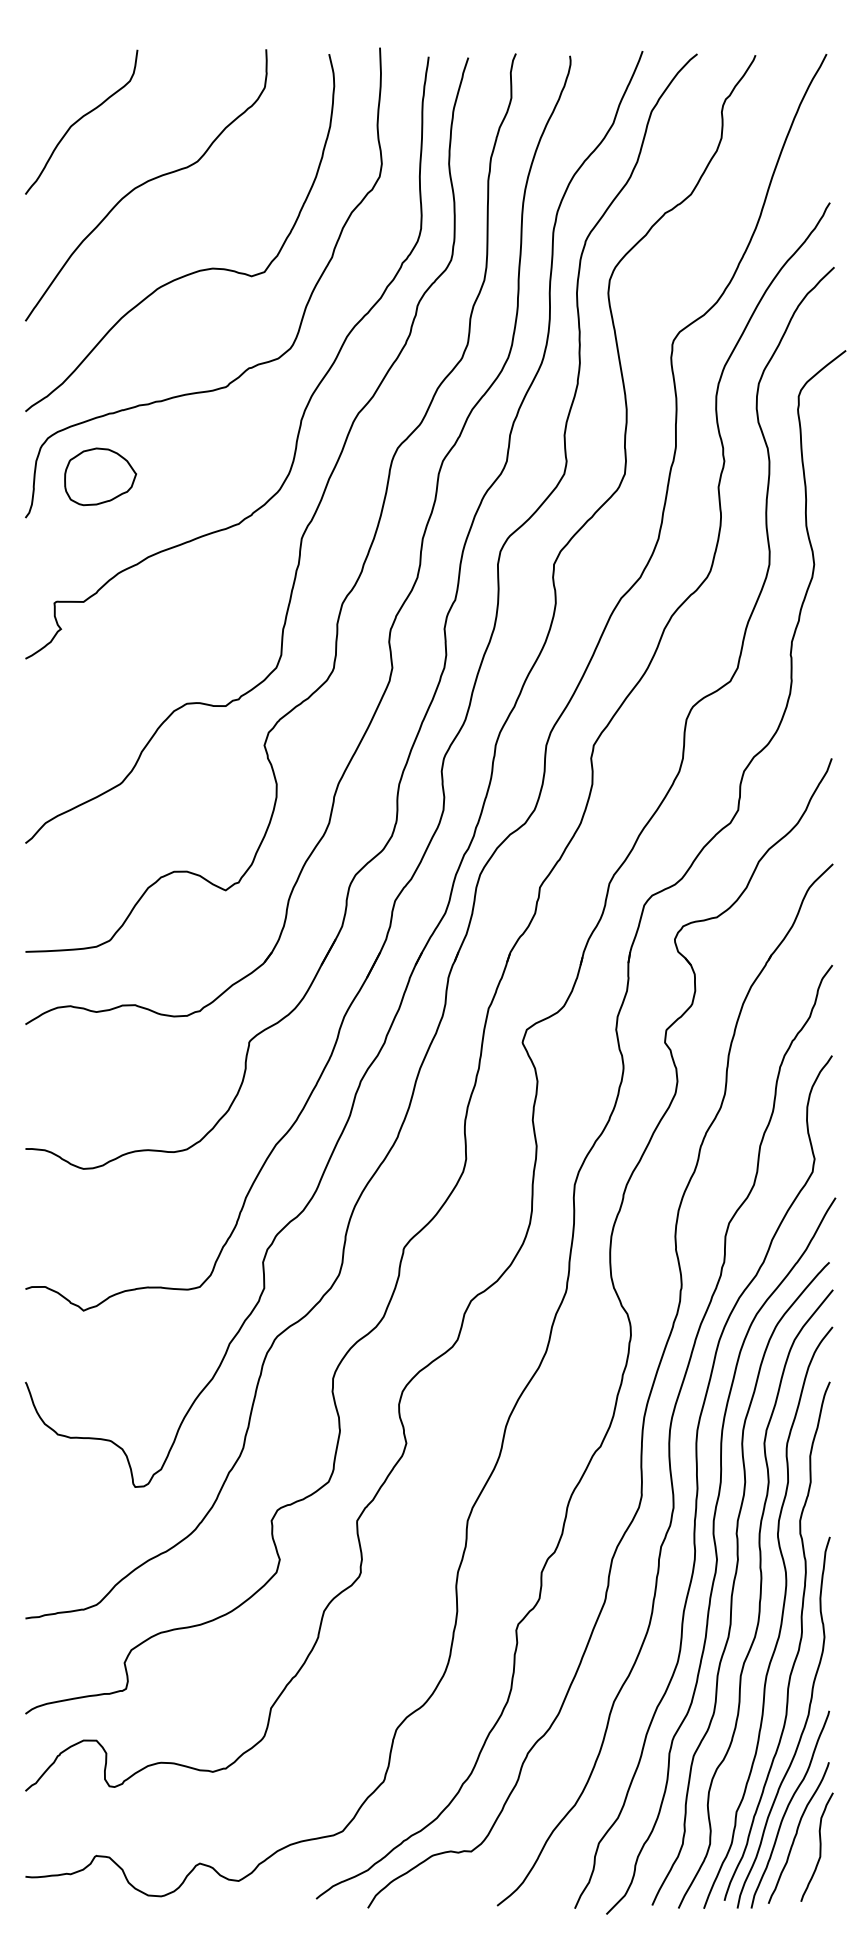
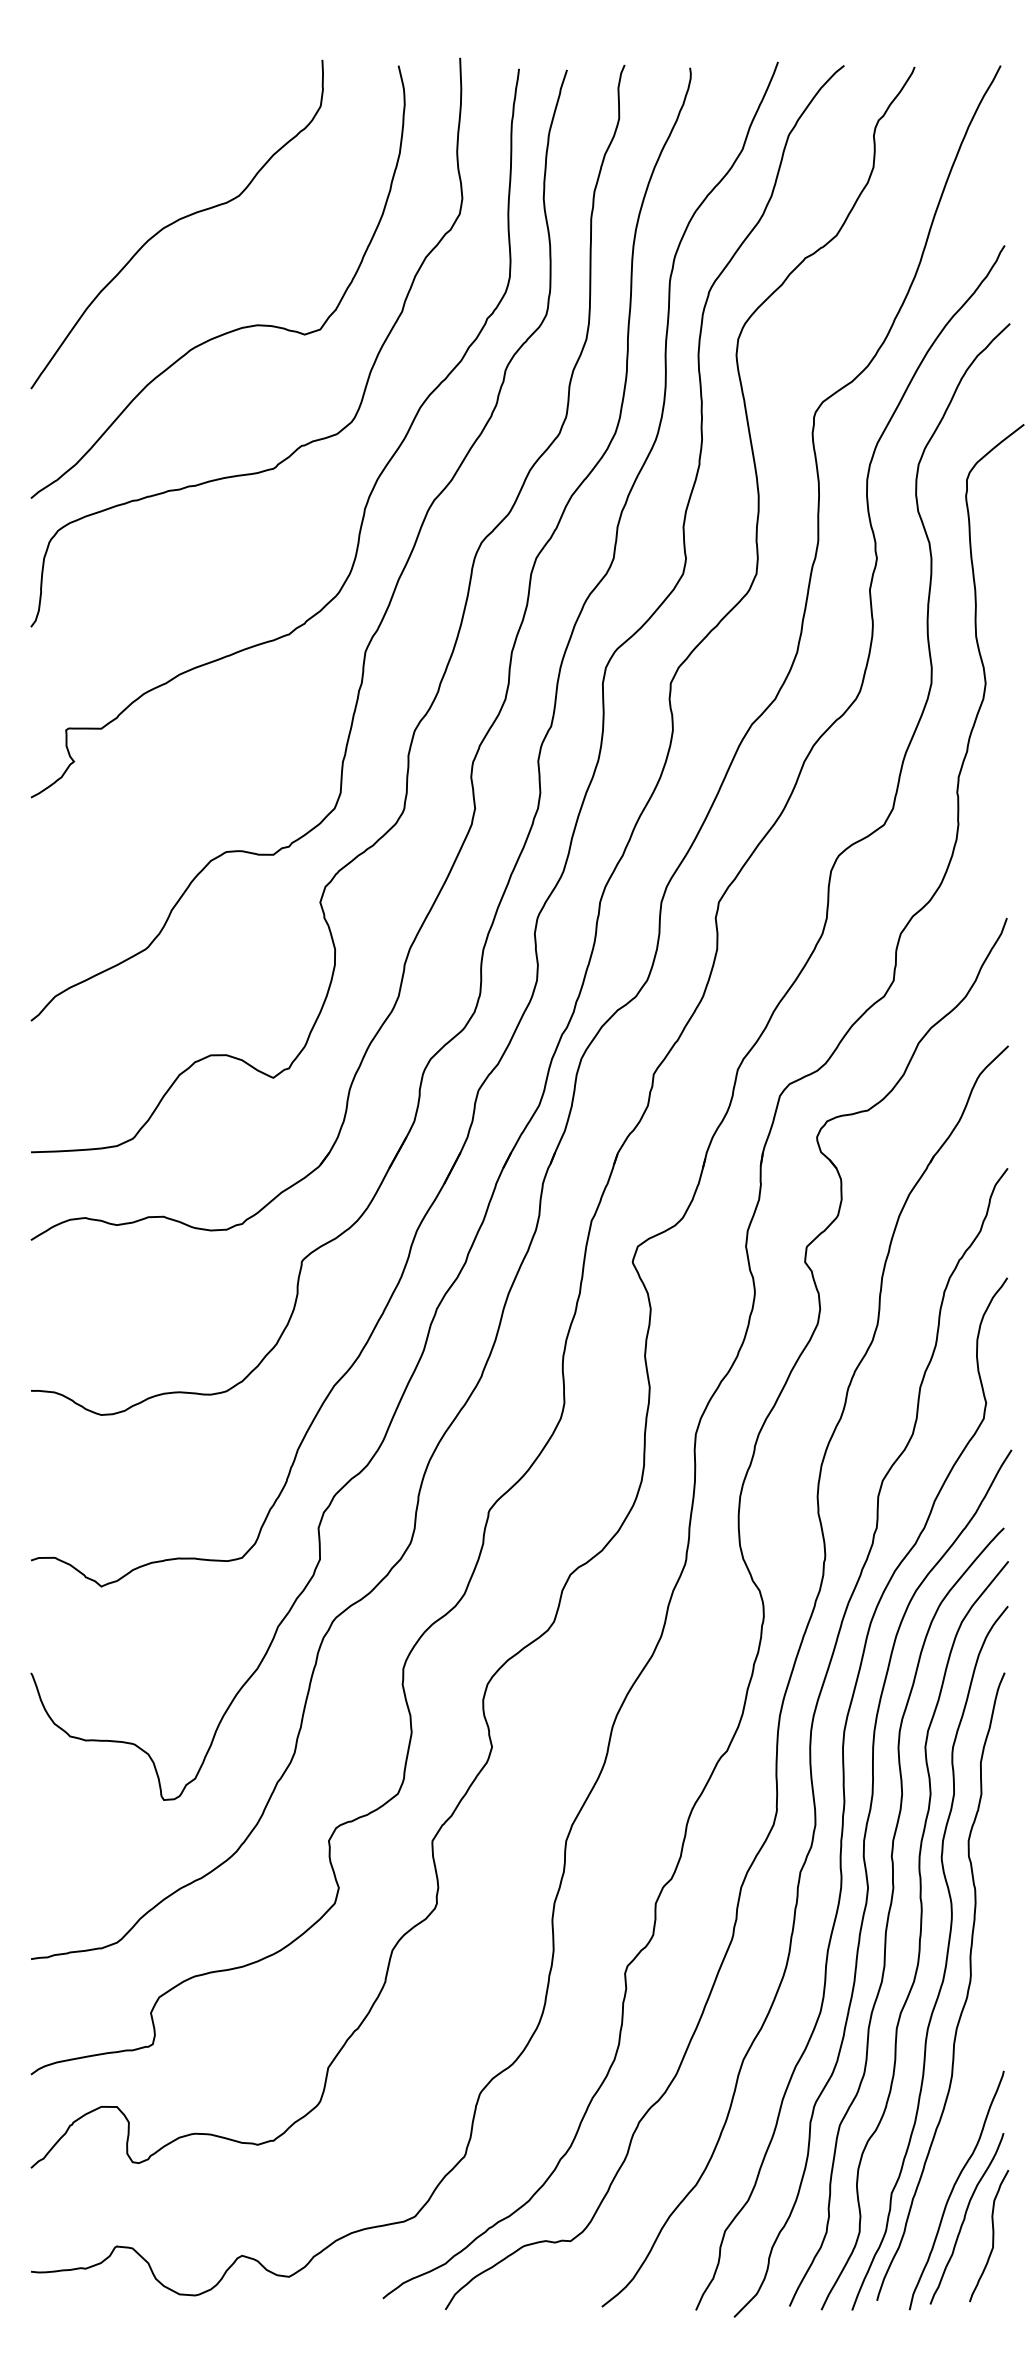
curve: (80, 120) -> (97, 145), removed
part: (100, 476) -> (121, 577), removed
curve: (801, 1731) -> (970, 2096), removed

